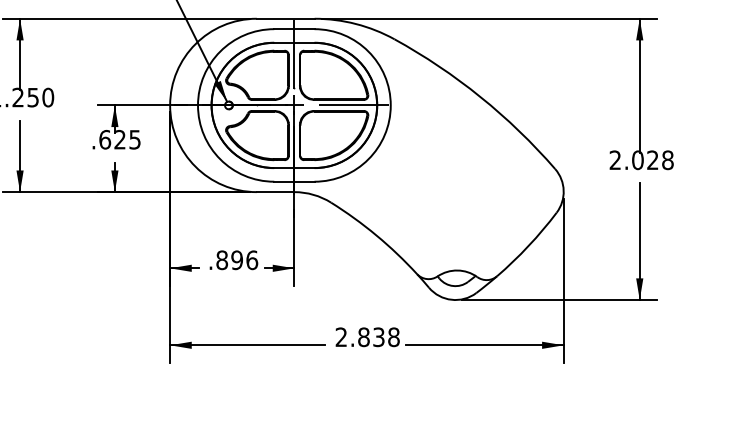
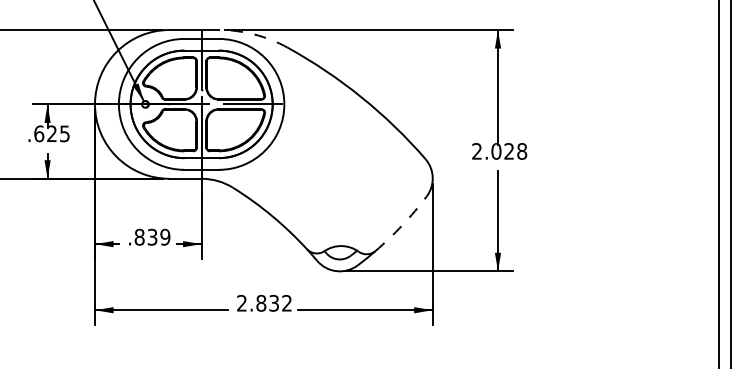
arc: (355, 23) -> (254, 34), solid -> dashed
arc: (528, 246) -> (402, 225), solid -> dashed
text: (244, 259) -> (158, 236), .896 -> .839
text: (394, 337) -> (287, 303), 2.838 -> 2.832

